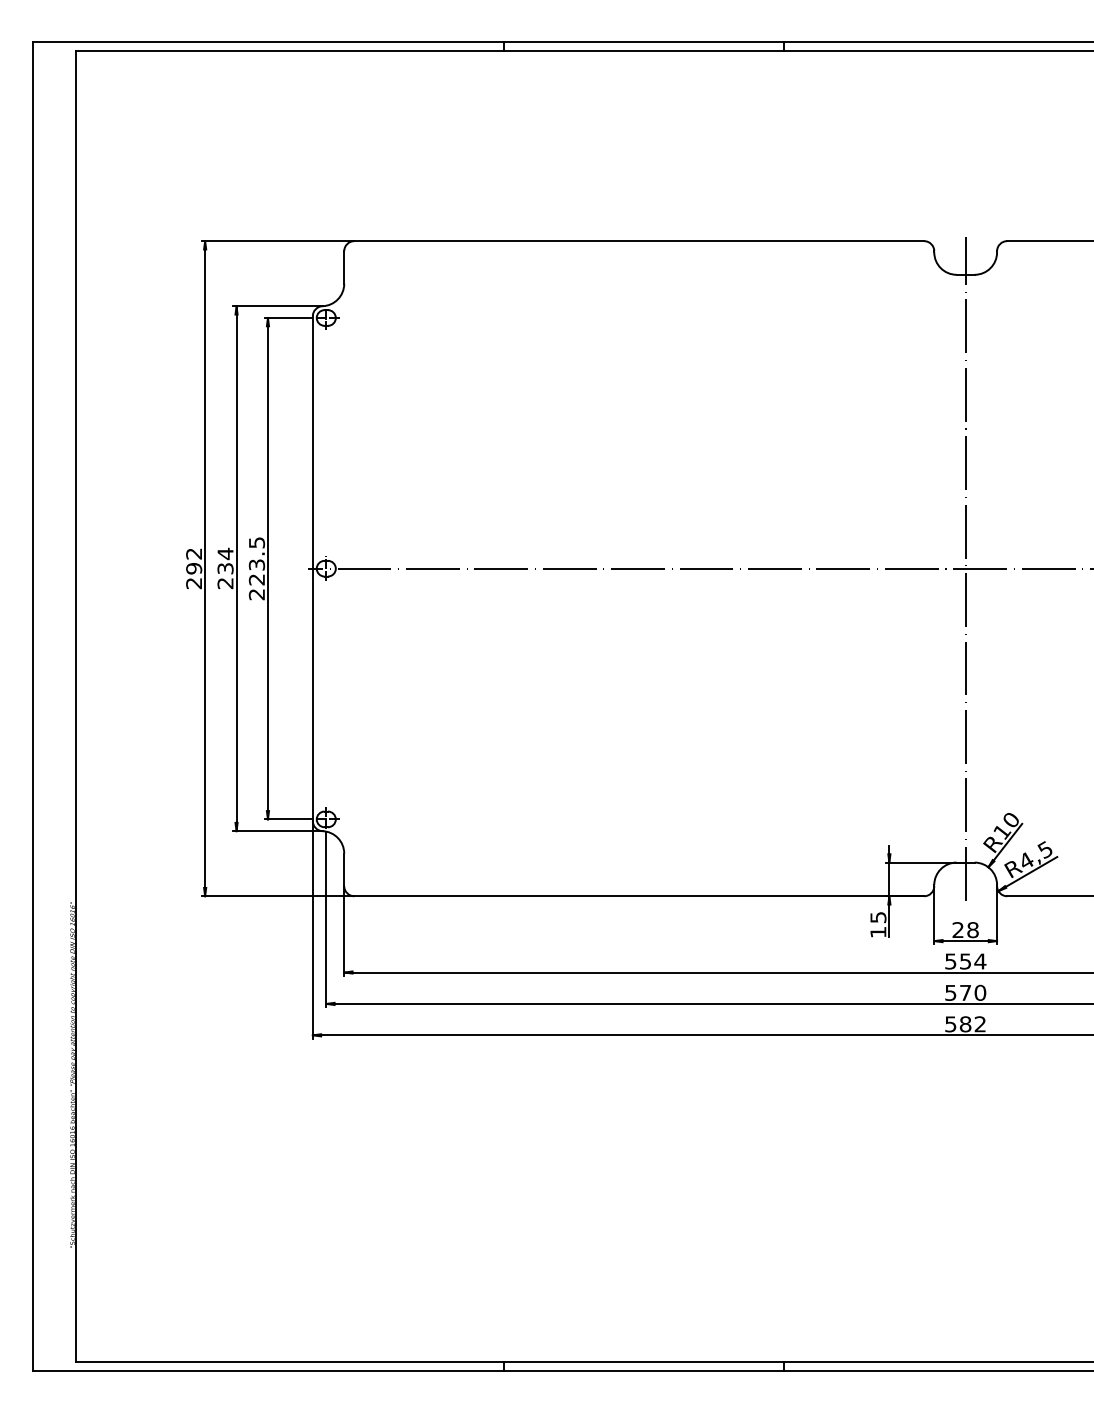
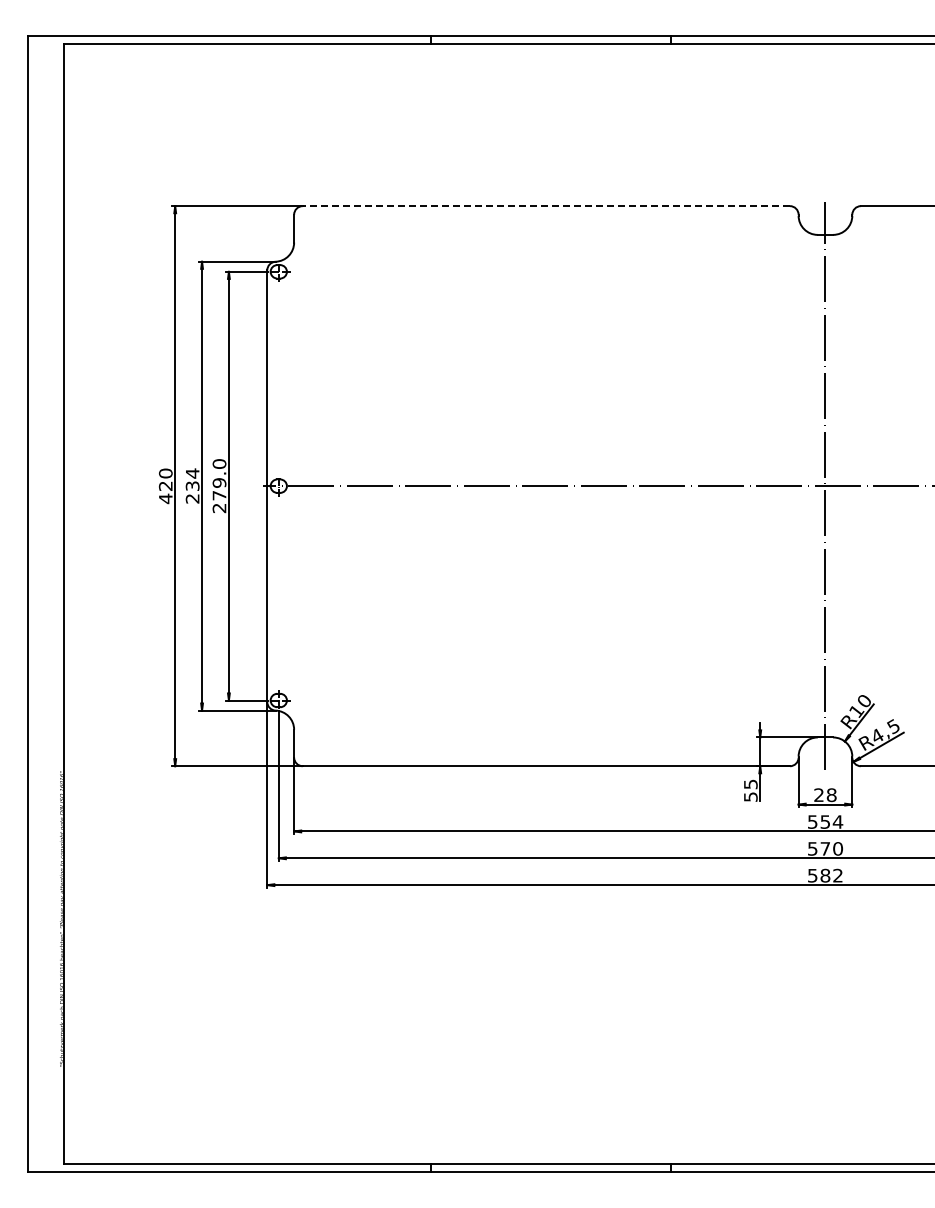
line: (639, 241) -> (546, 206), solid -> dashed
text: (256, 560) -> (219, 479), 223.5 -> 279.0
text: (193, 569) -> (165, 486), 292 -> 420
text: (877, 931) -> (750, 796), 15 -> 55

